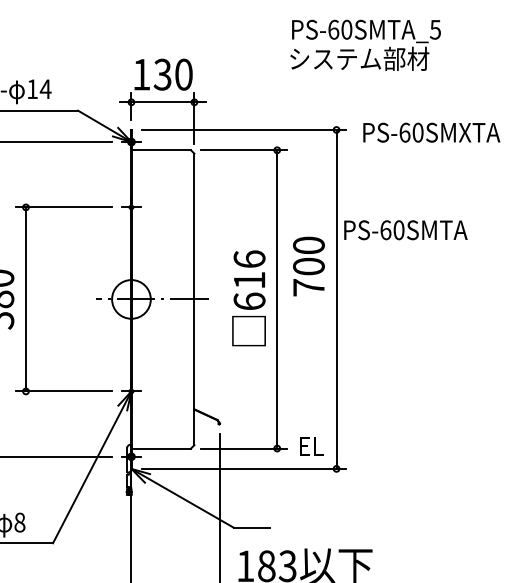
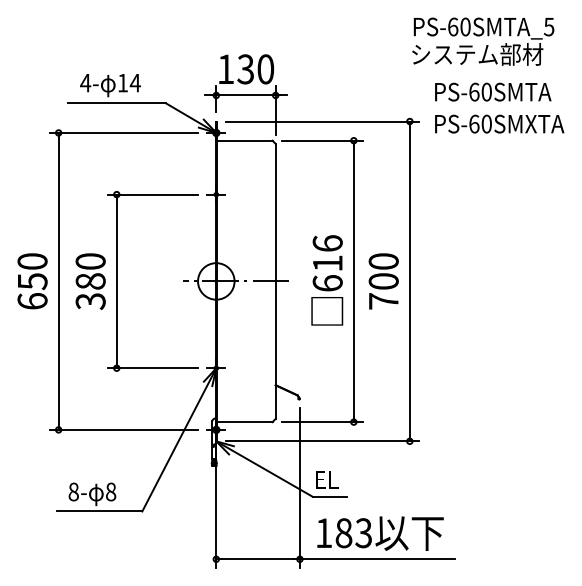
text: (365, 45) -> (483, 41), moved
text: (406, 229) -> (493, 91), moved
text: (308, 266) -> (383, 281), moved
text: (311, 445) -> (327, 479), moved

